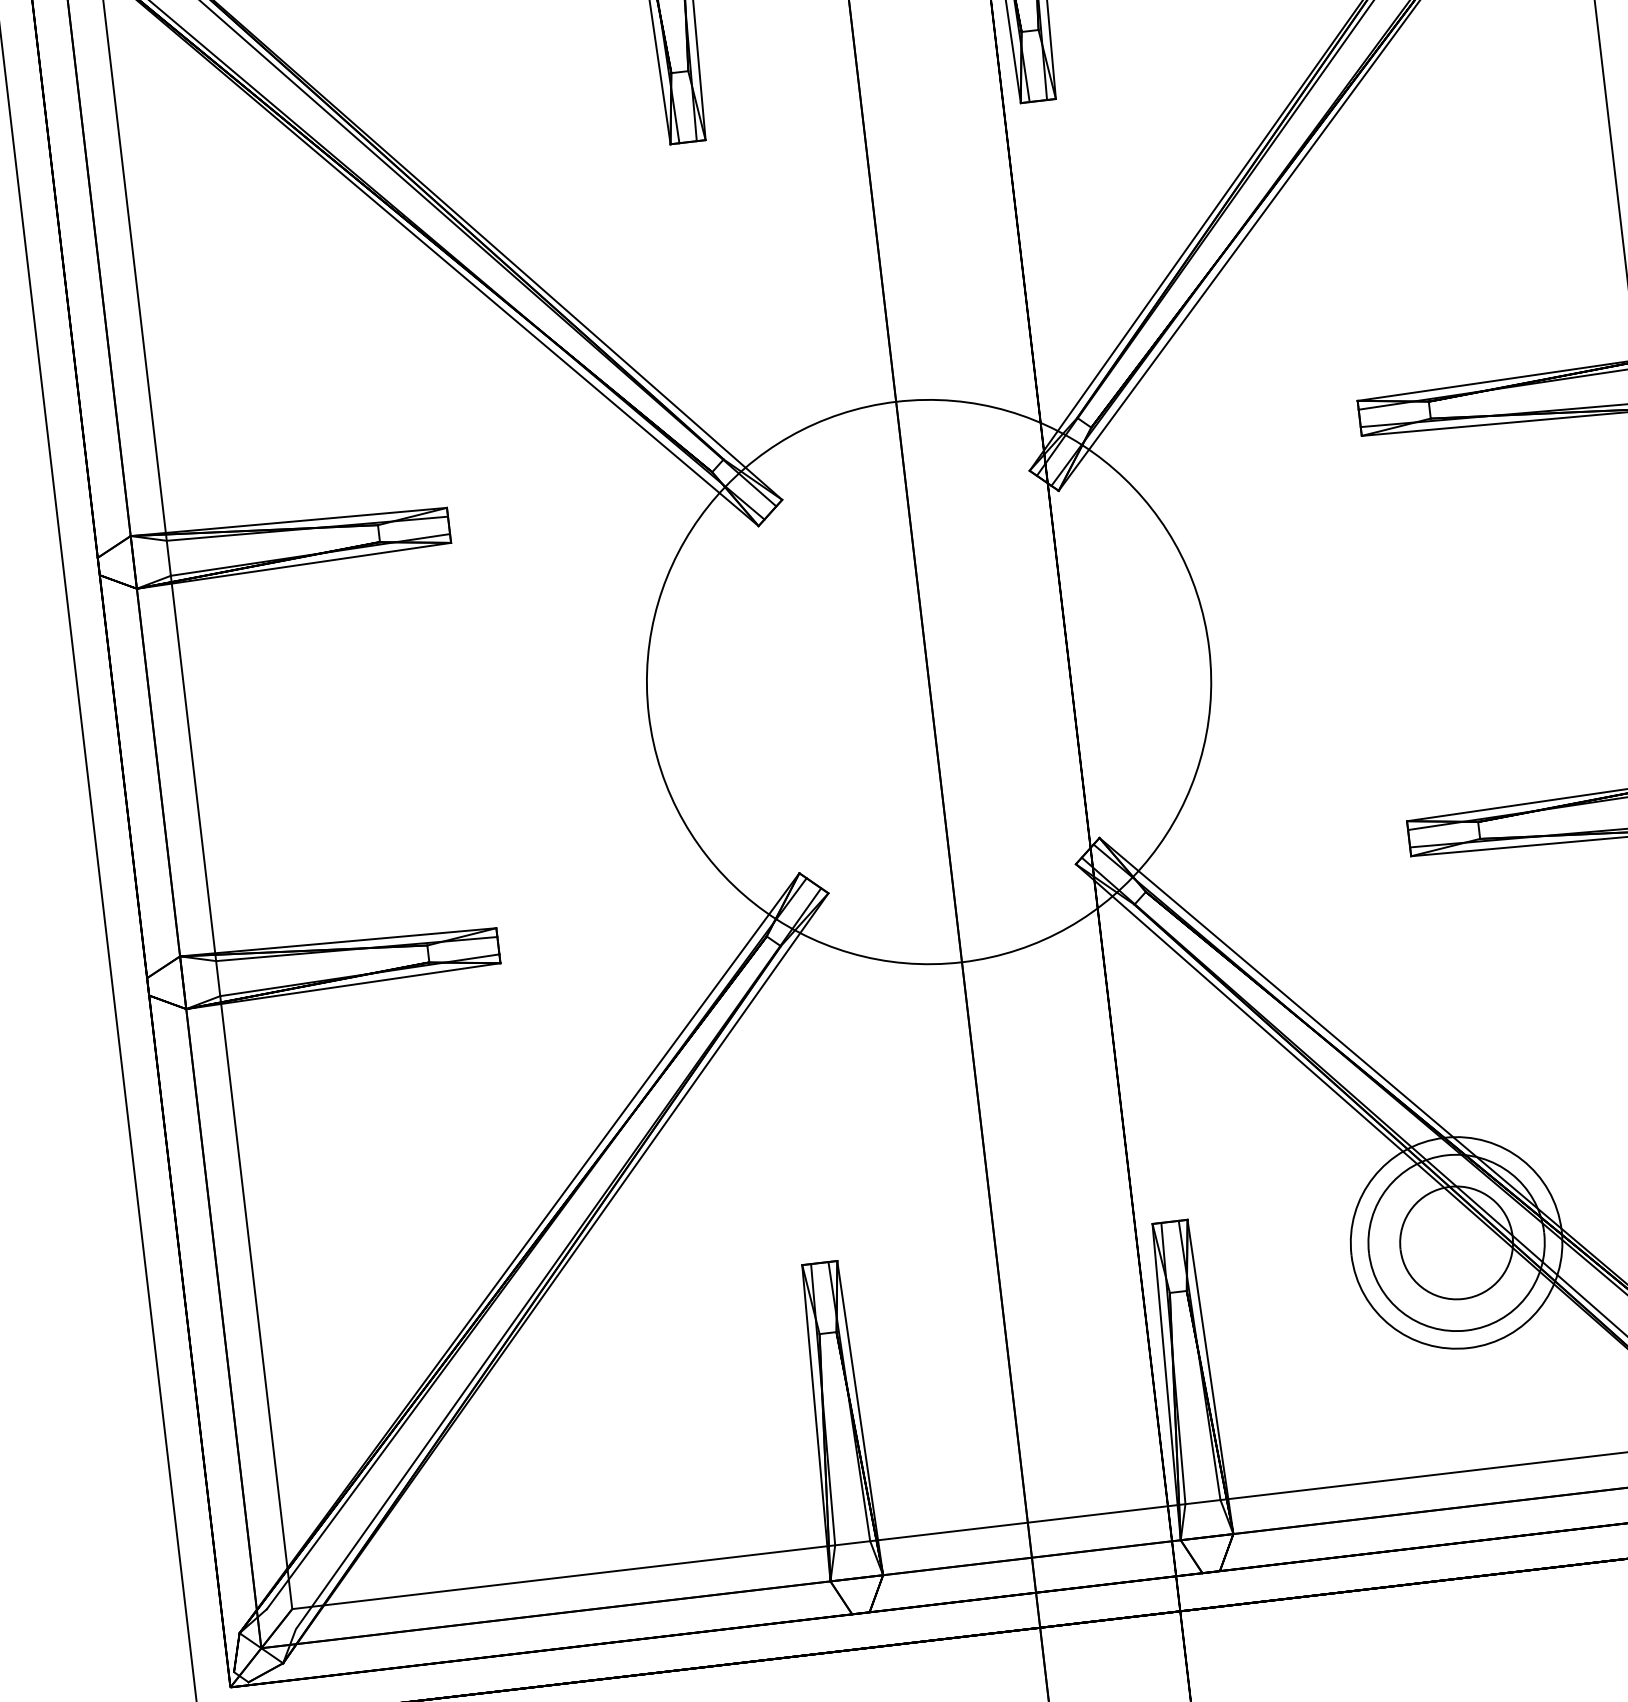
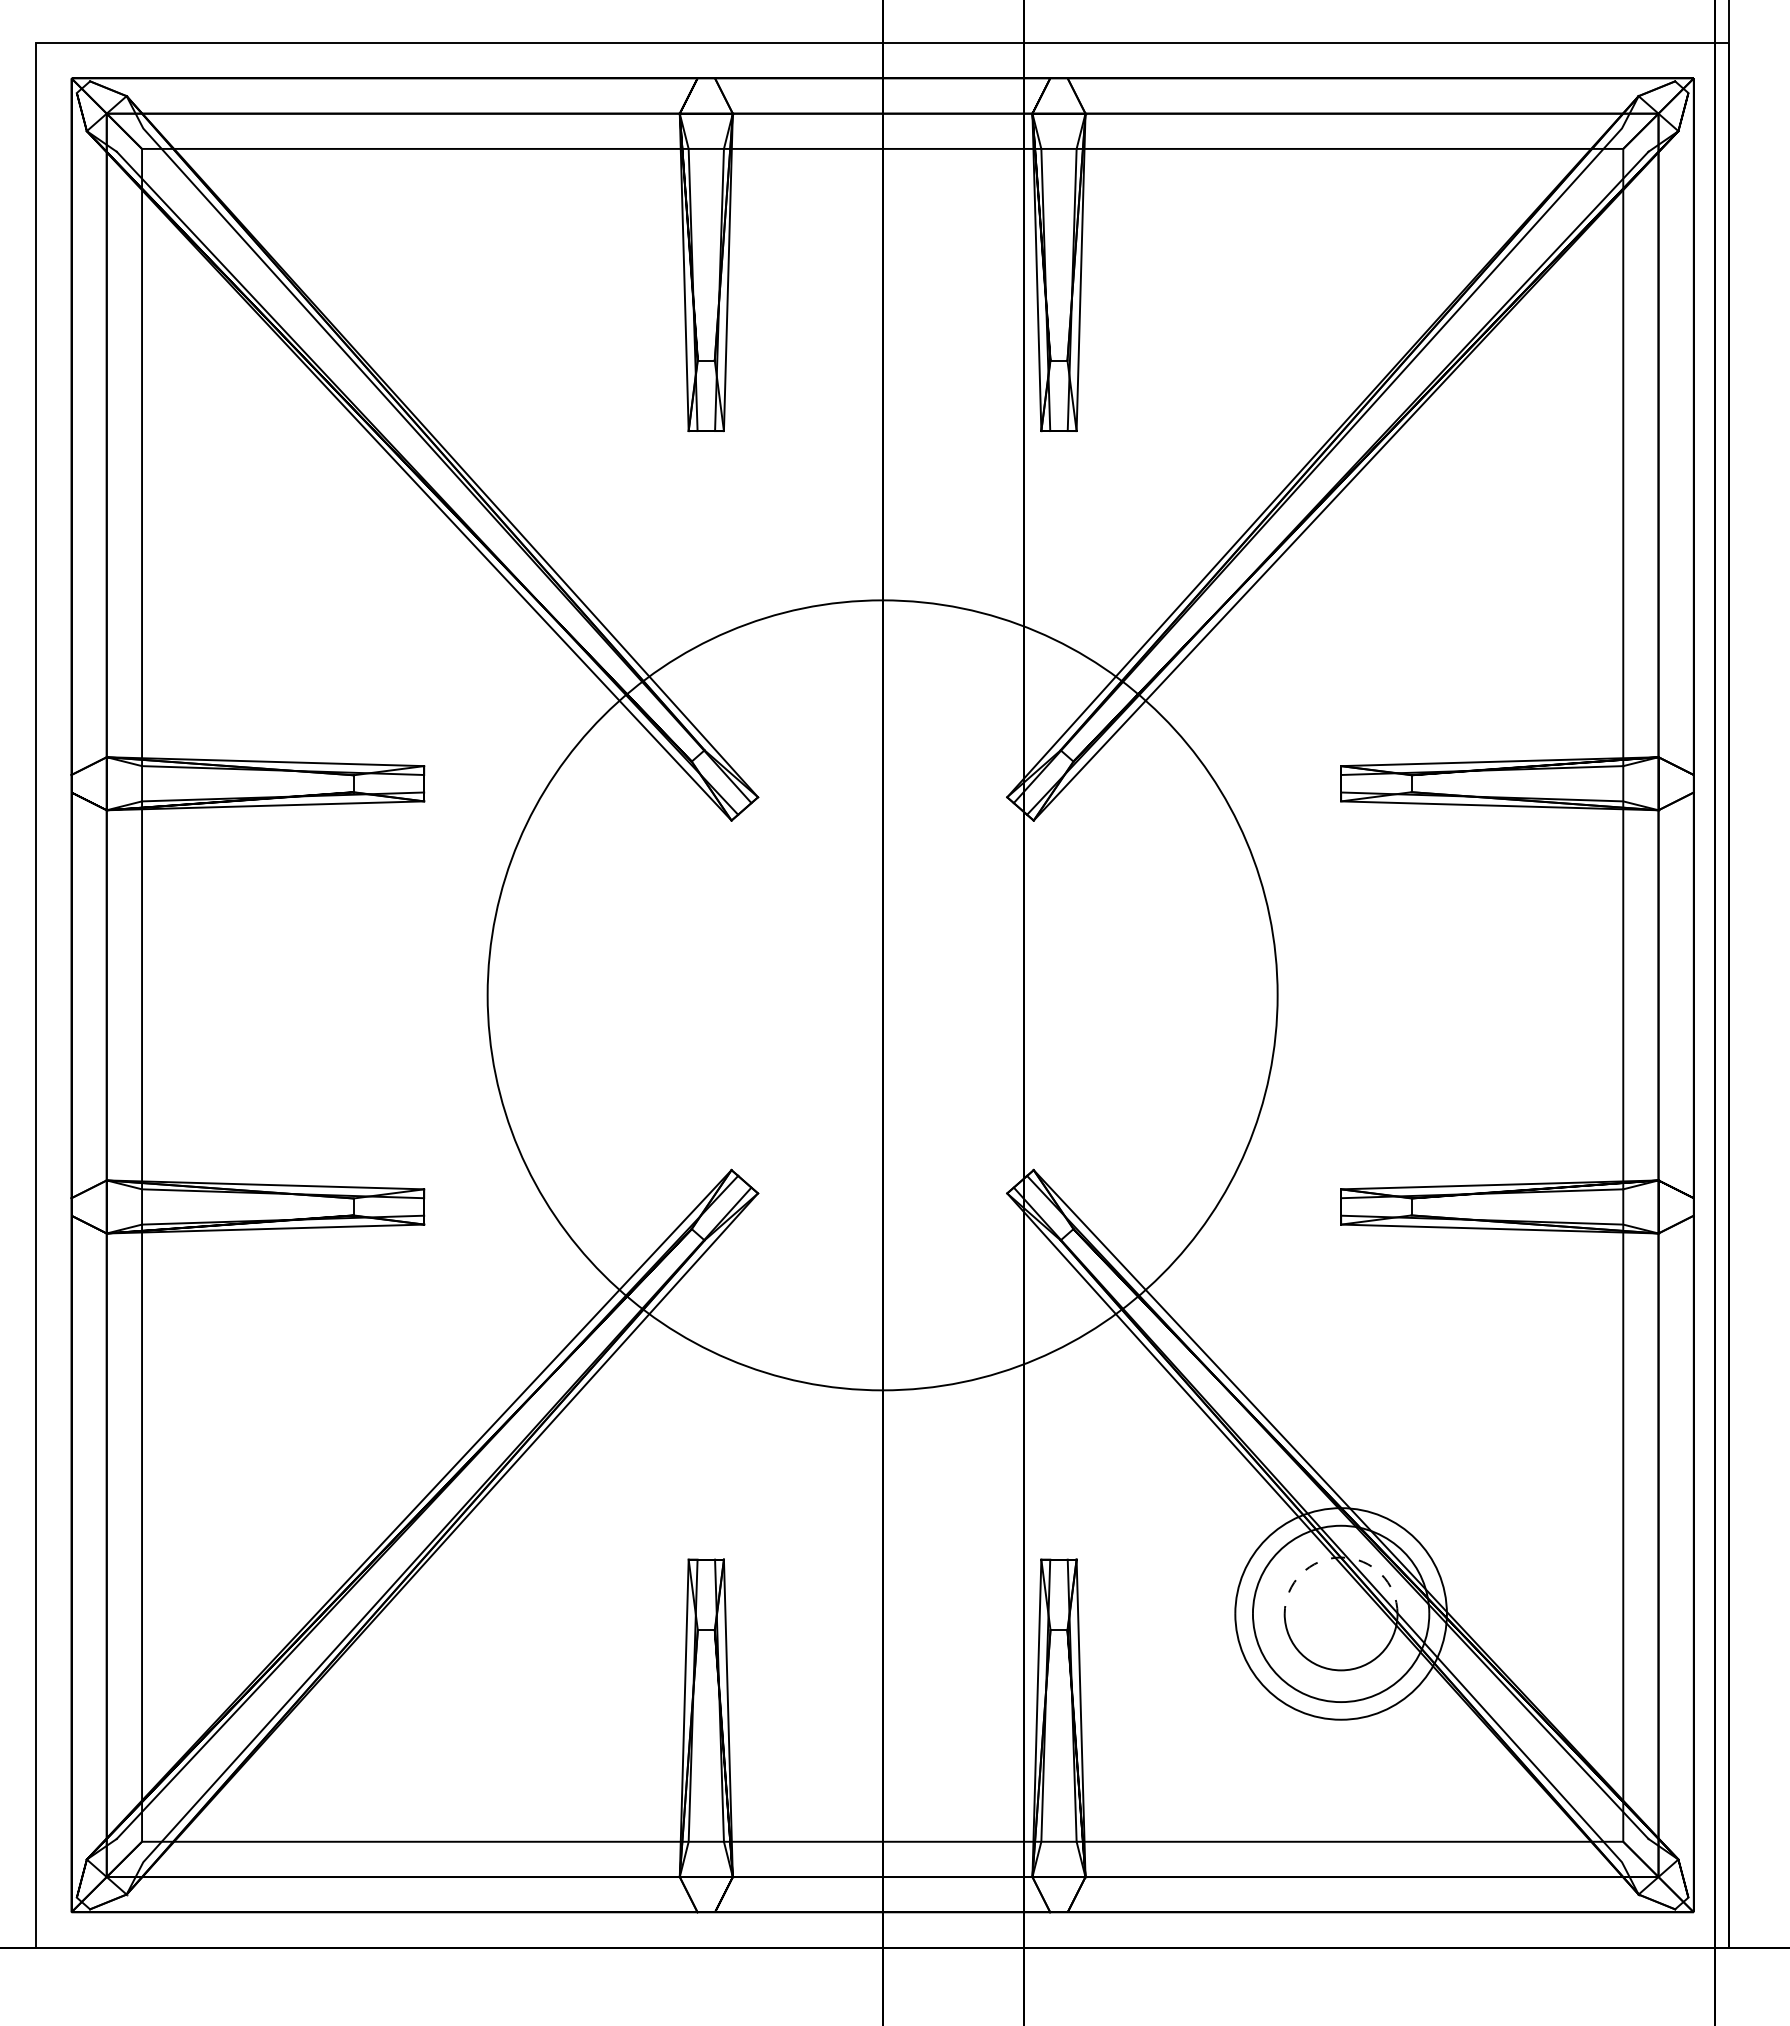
circle: (928, 682) -> (882, 995), size x1.4
arc: (1450, 1186) -> (1341, 1557), solid -> dashed

